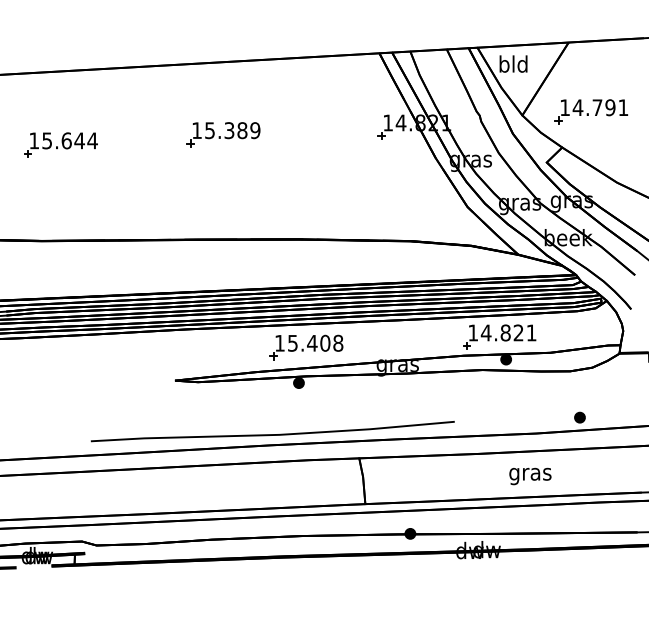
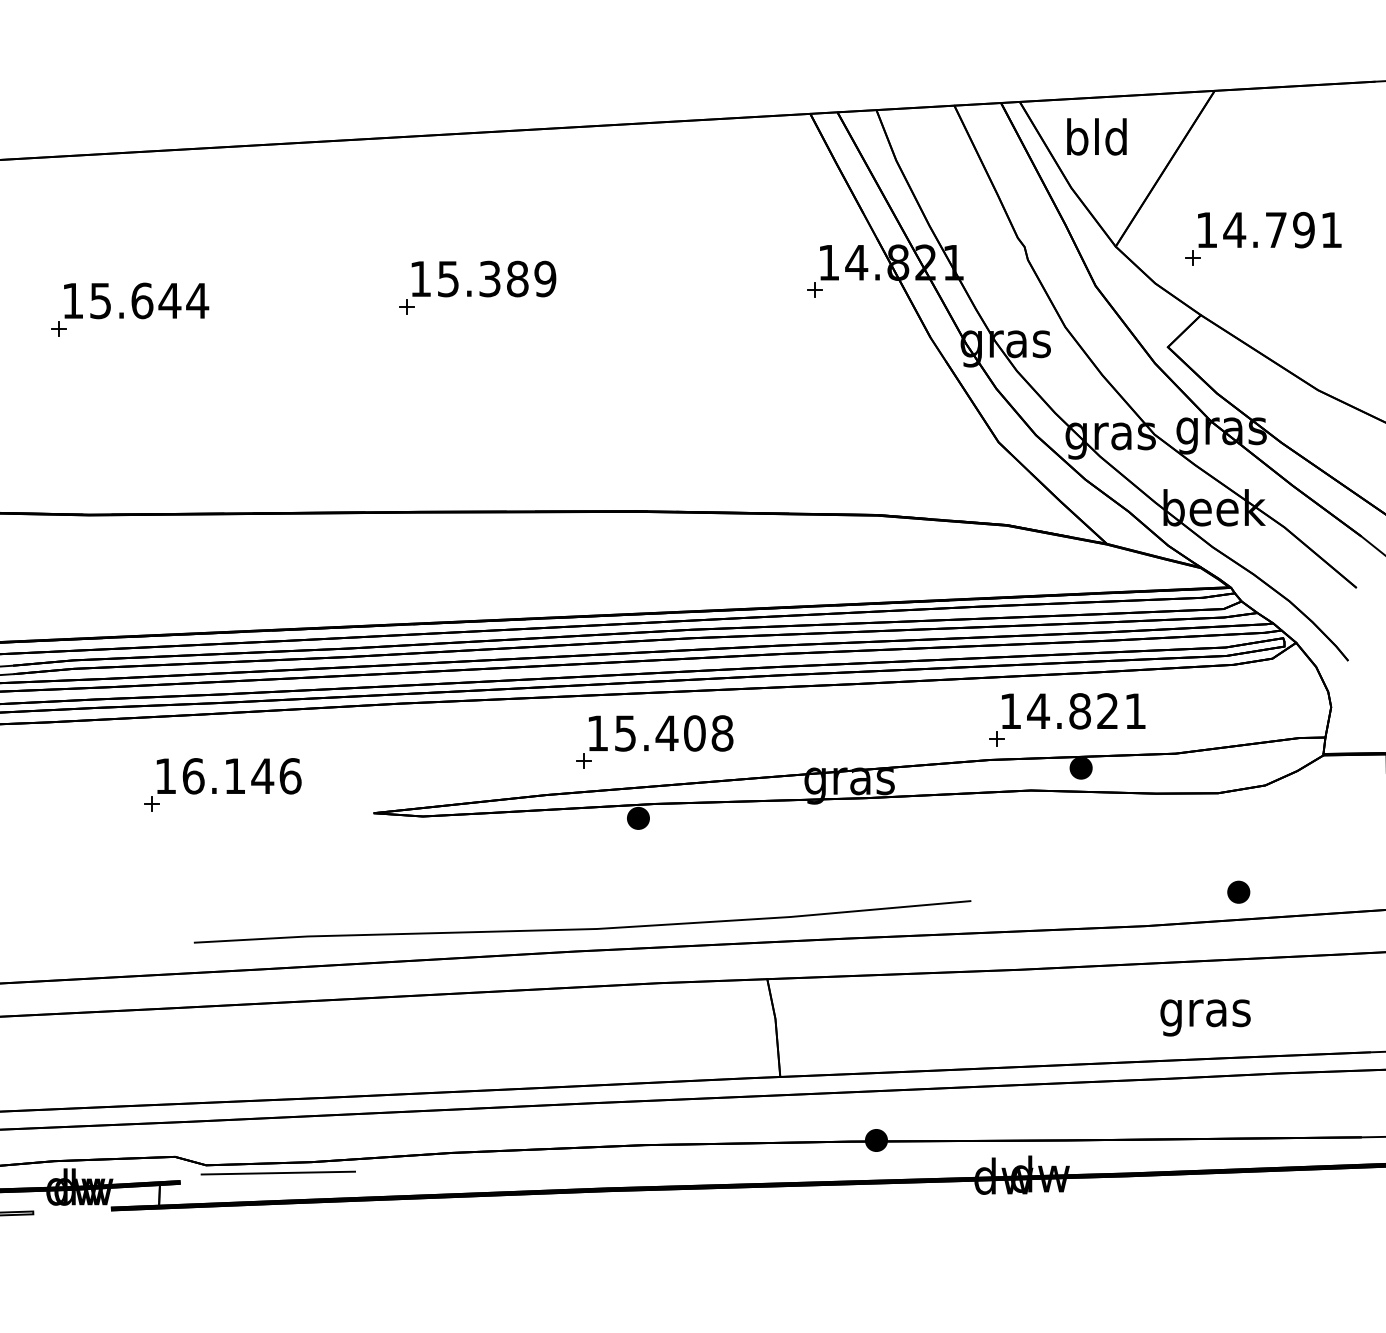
part: (104, 367) -> (223, 785), added
text: (530, 476) -> (1205, 1017), moved
line: (130, 548) -> (278, 1171), added

